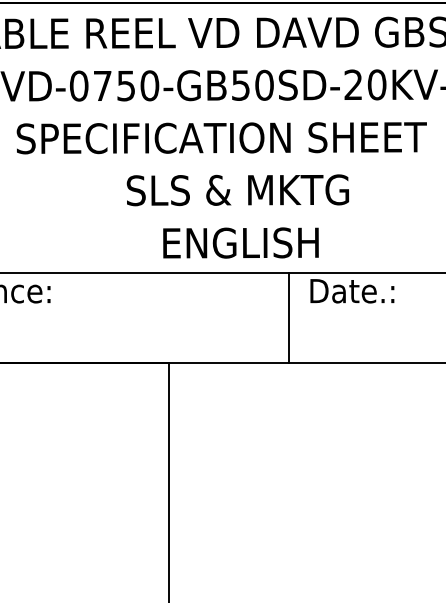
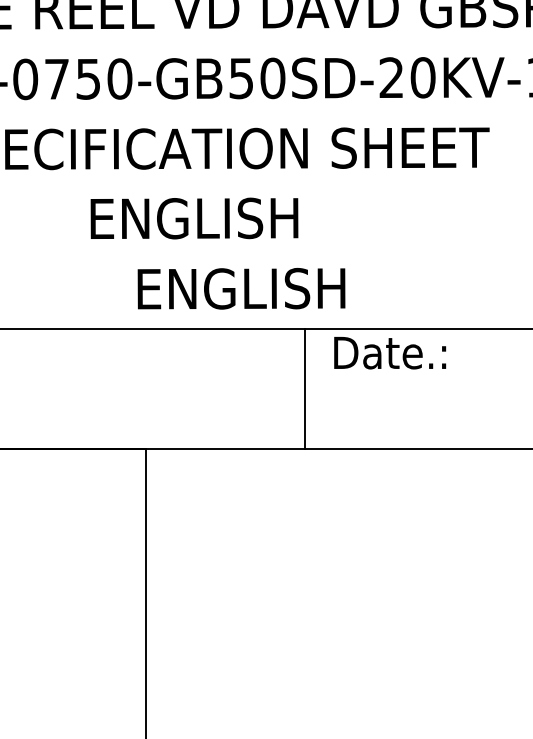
text: (237, 190) -> (236, 218), SLS & MKTG -> ENGLISH

